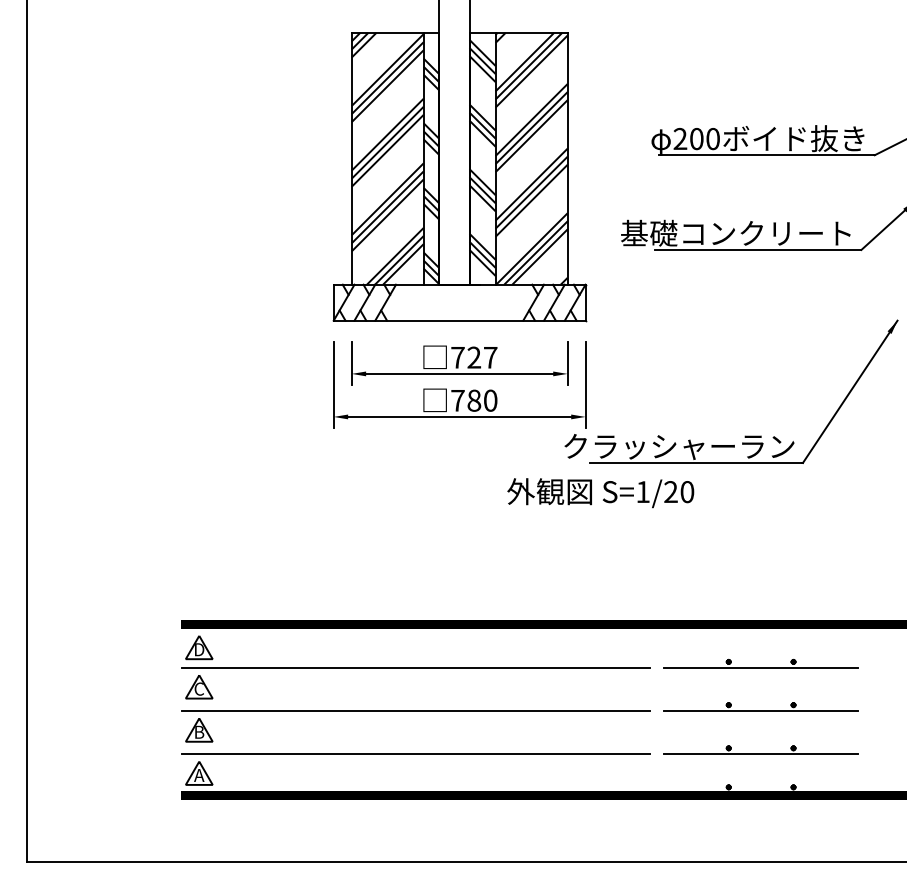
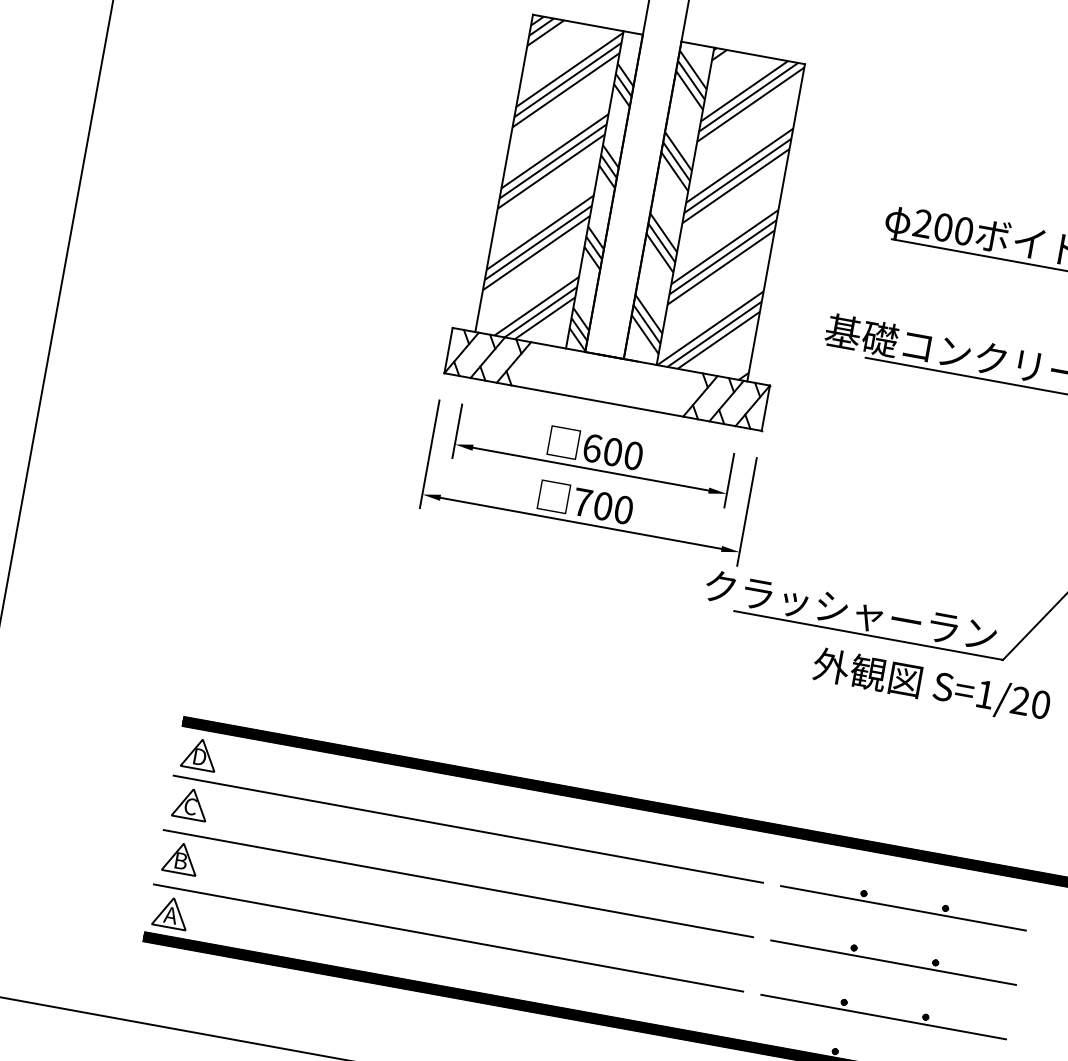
text: (474, 357) -> (613, 451), 727 -> 600
text: (474, 400) -> (603, 506), 780 -> 700
text: (600, 493) -> (931, 686), moved

